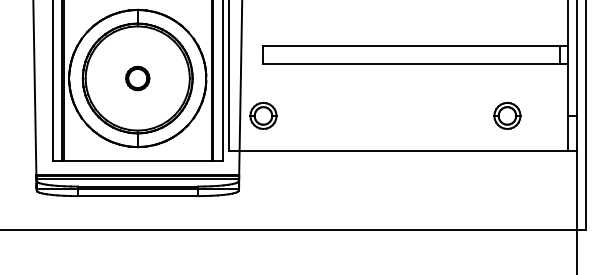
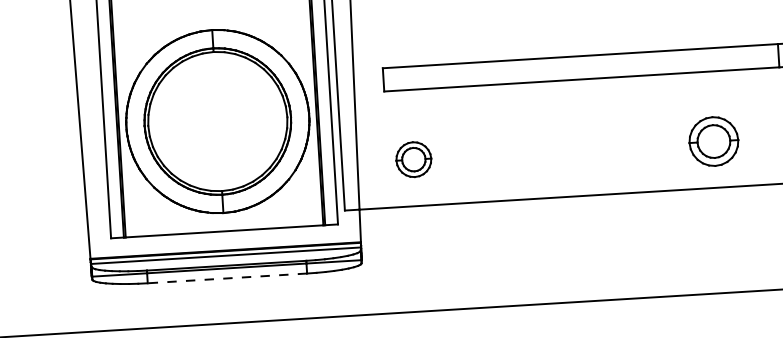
part: (137, 78) -> (217, 121), removed
part: (263, 115) -> (413, 159), moved
part: (507, 115) -> (713, 140), size x1.4
line: (137, 196) -> (227, 278), solid -> dashed

